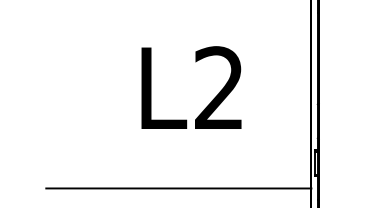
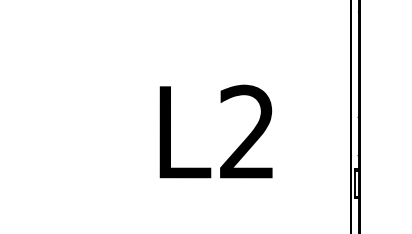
text: (190, 87) -> (215, 131), moved
line: (178, 188) -> (201, 212), removed

